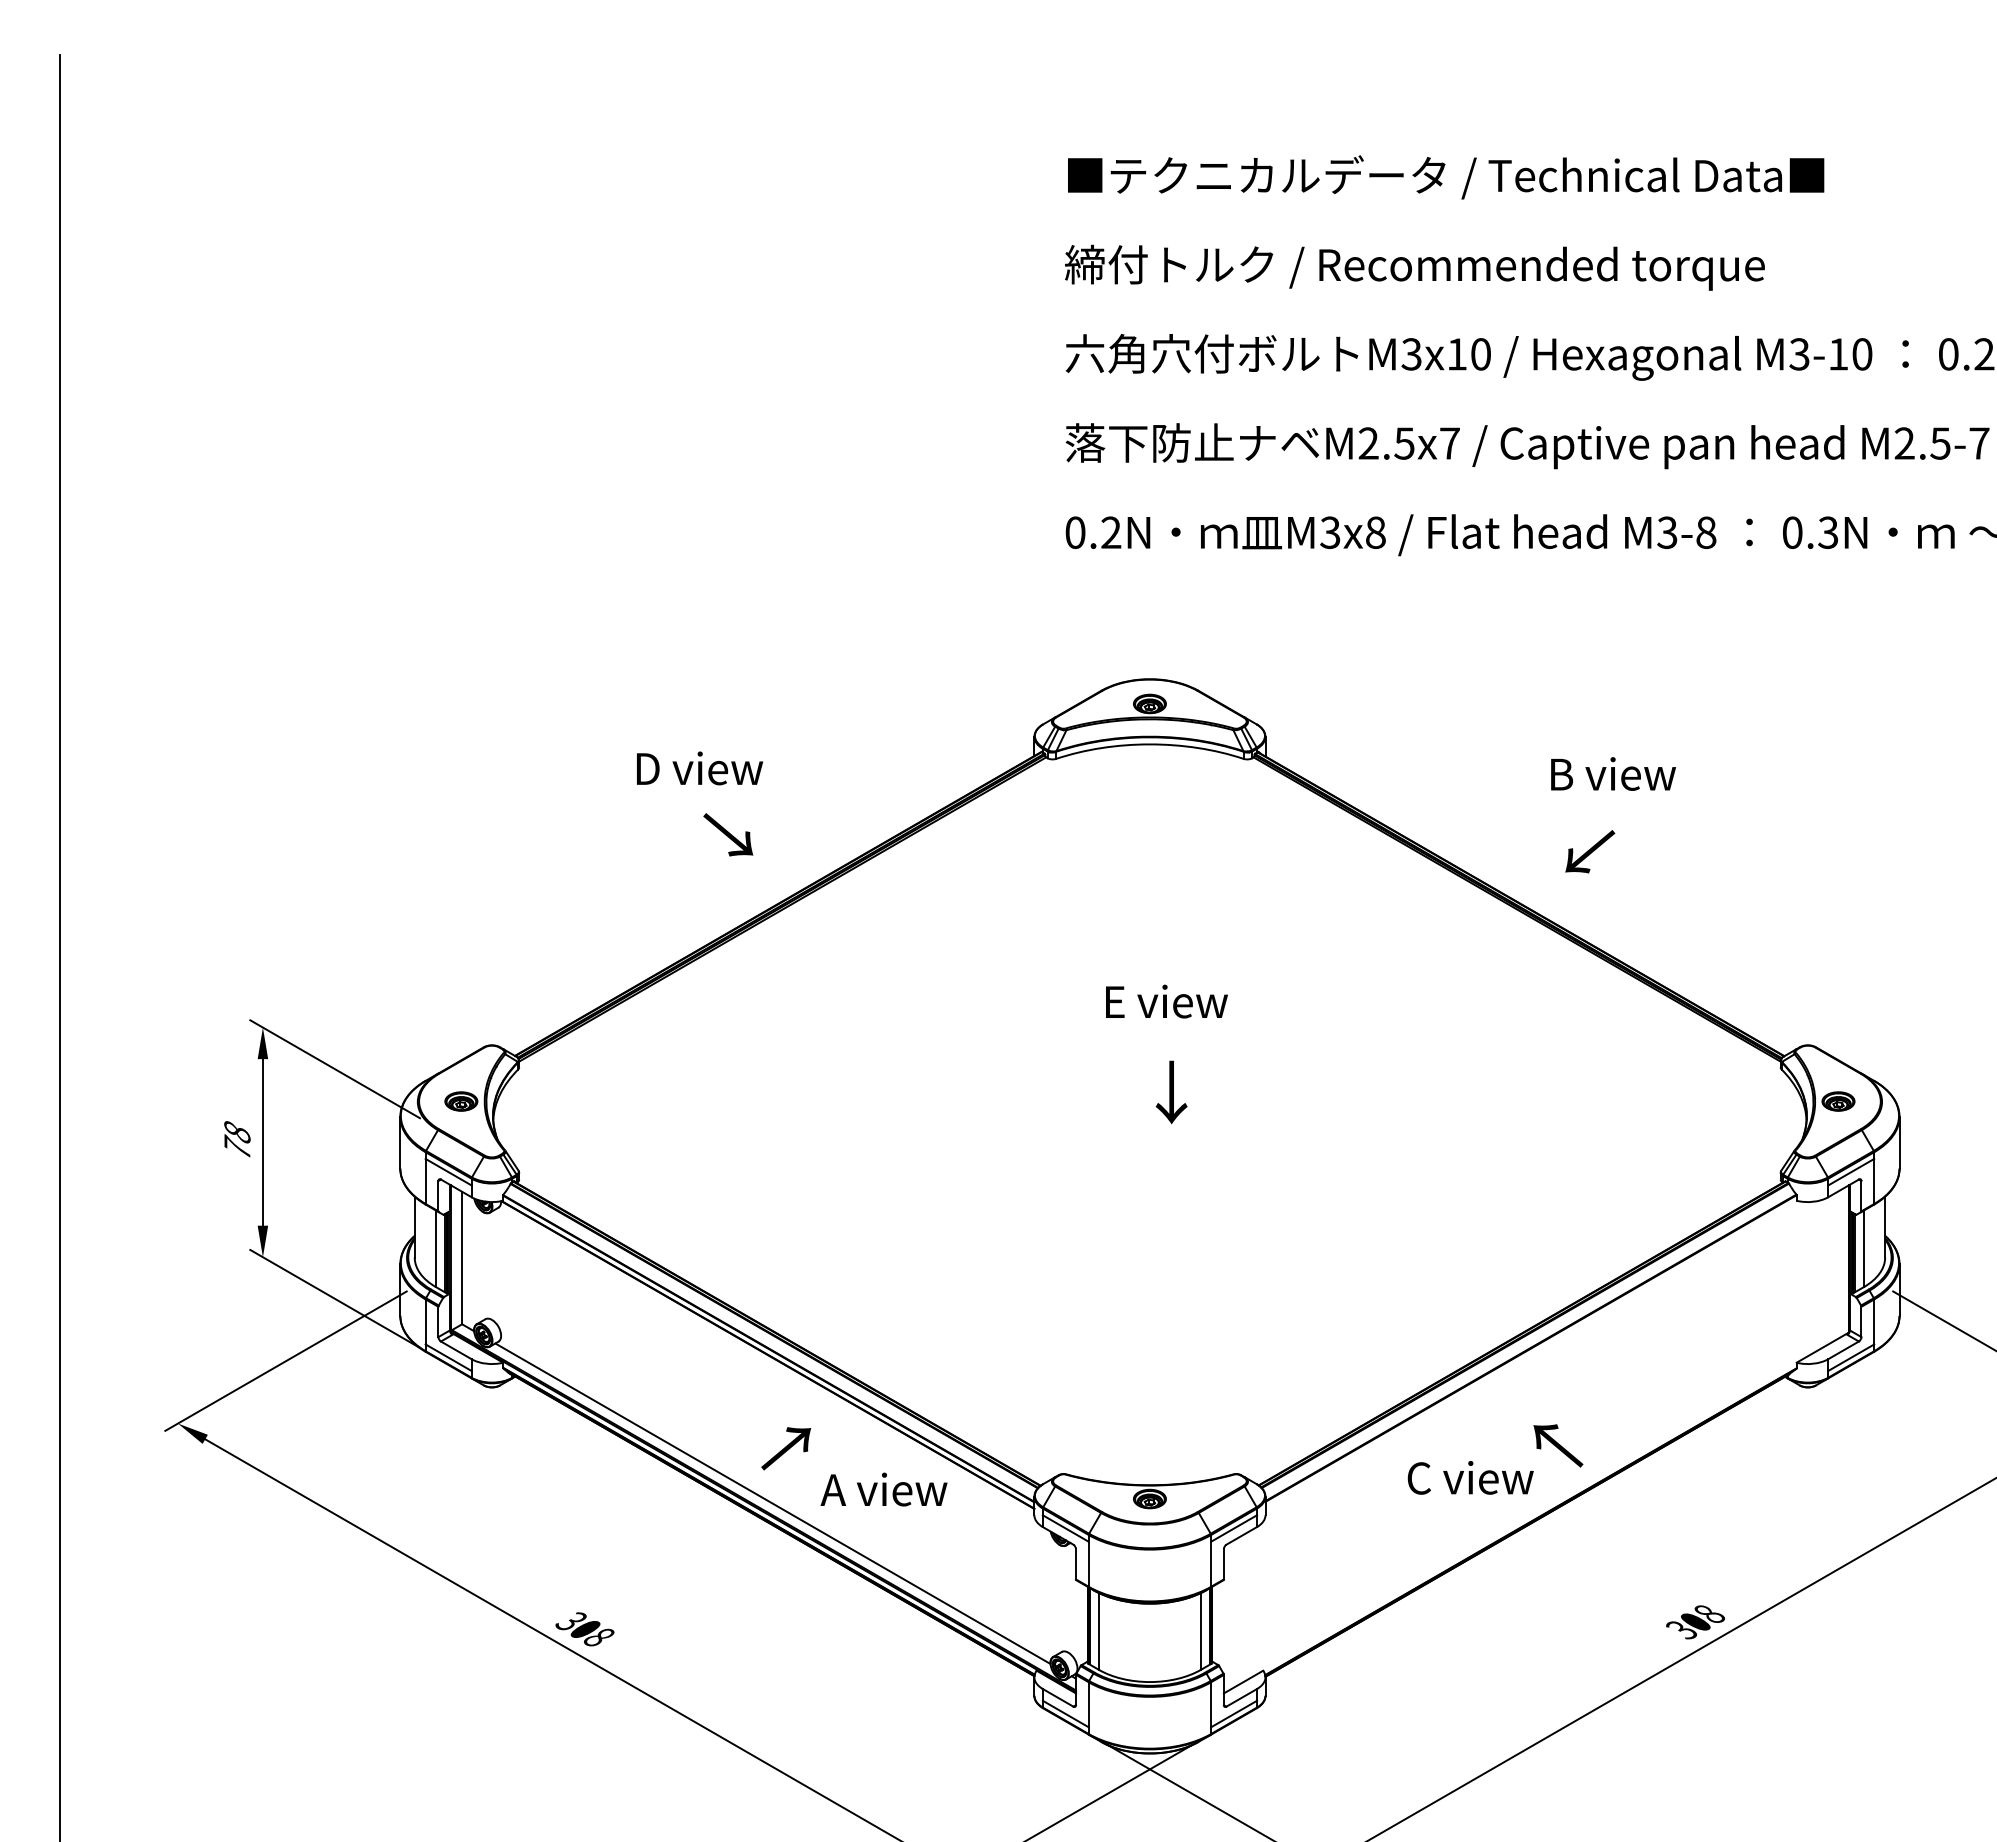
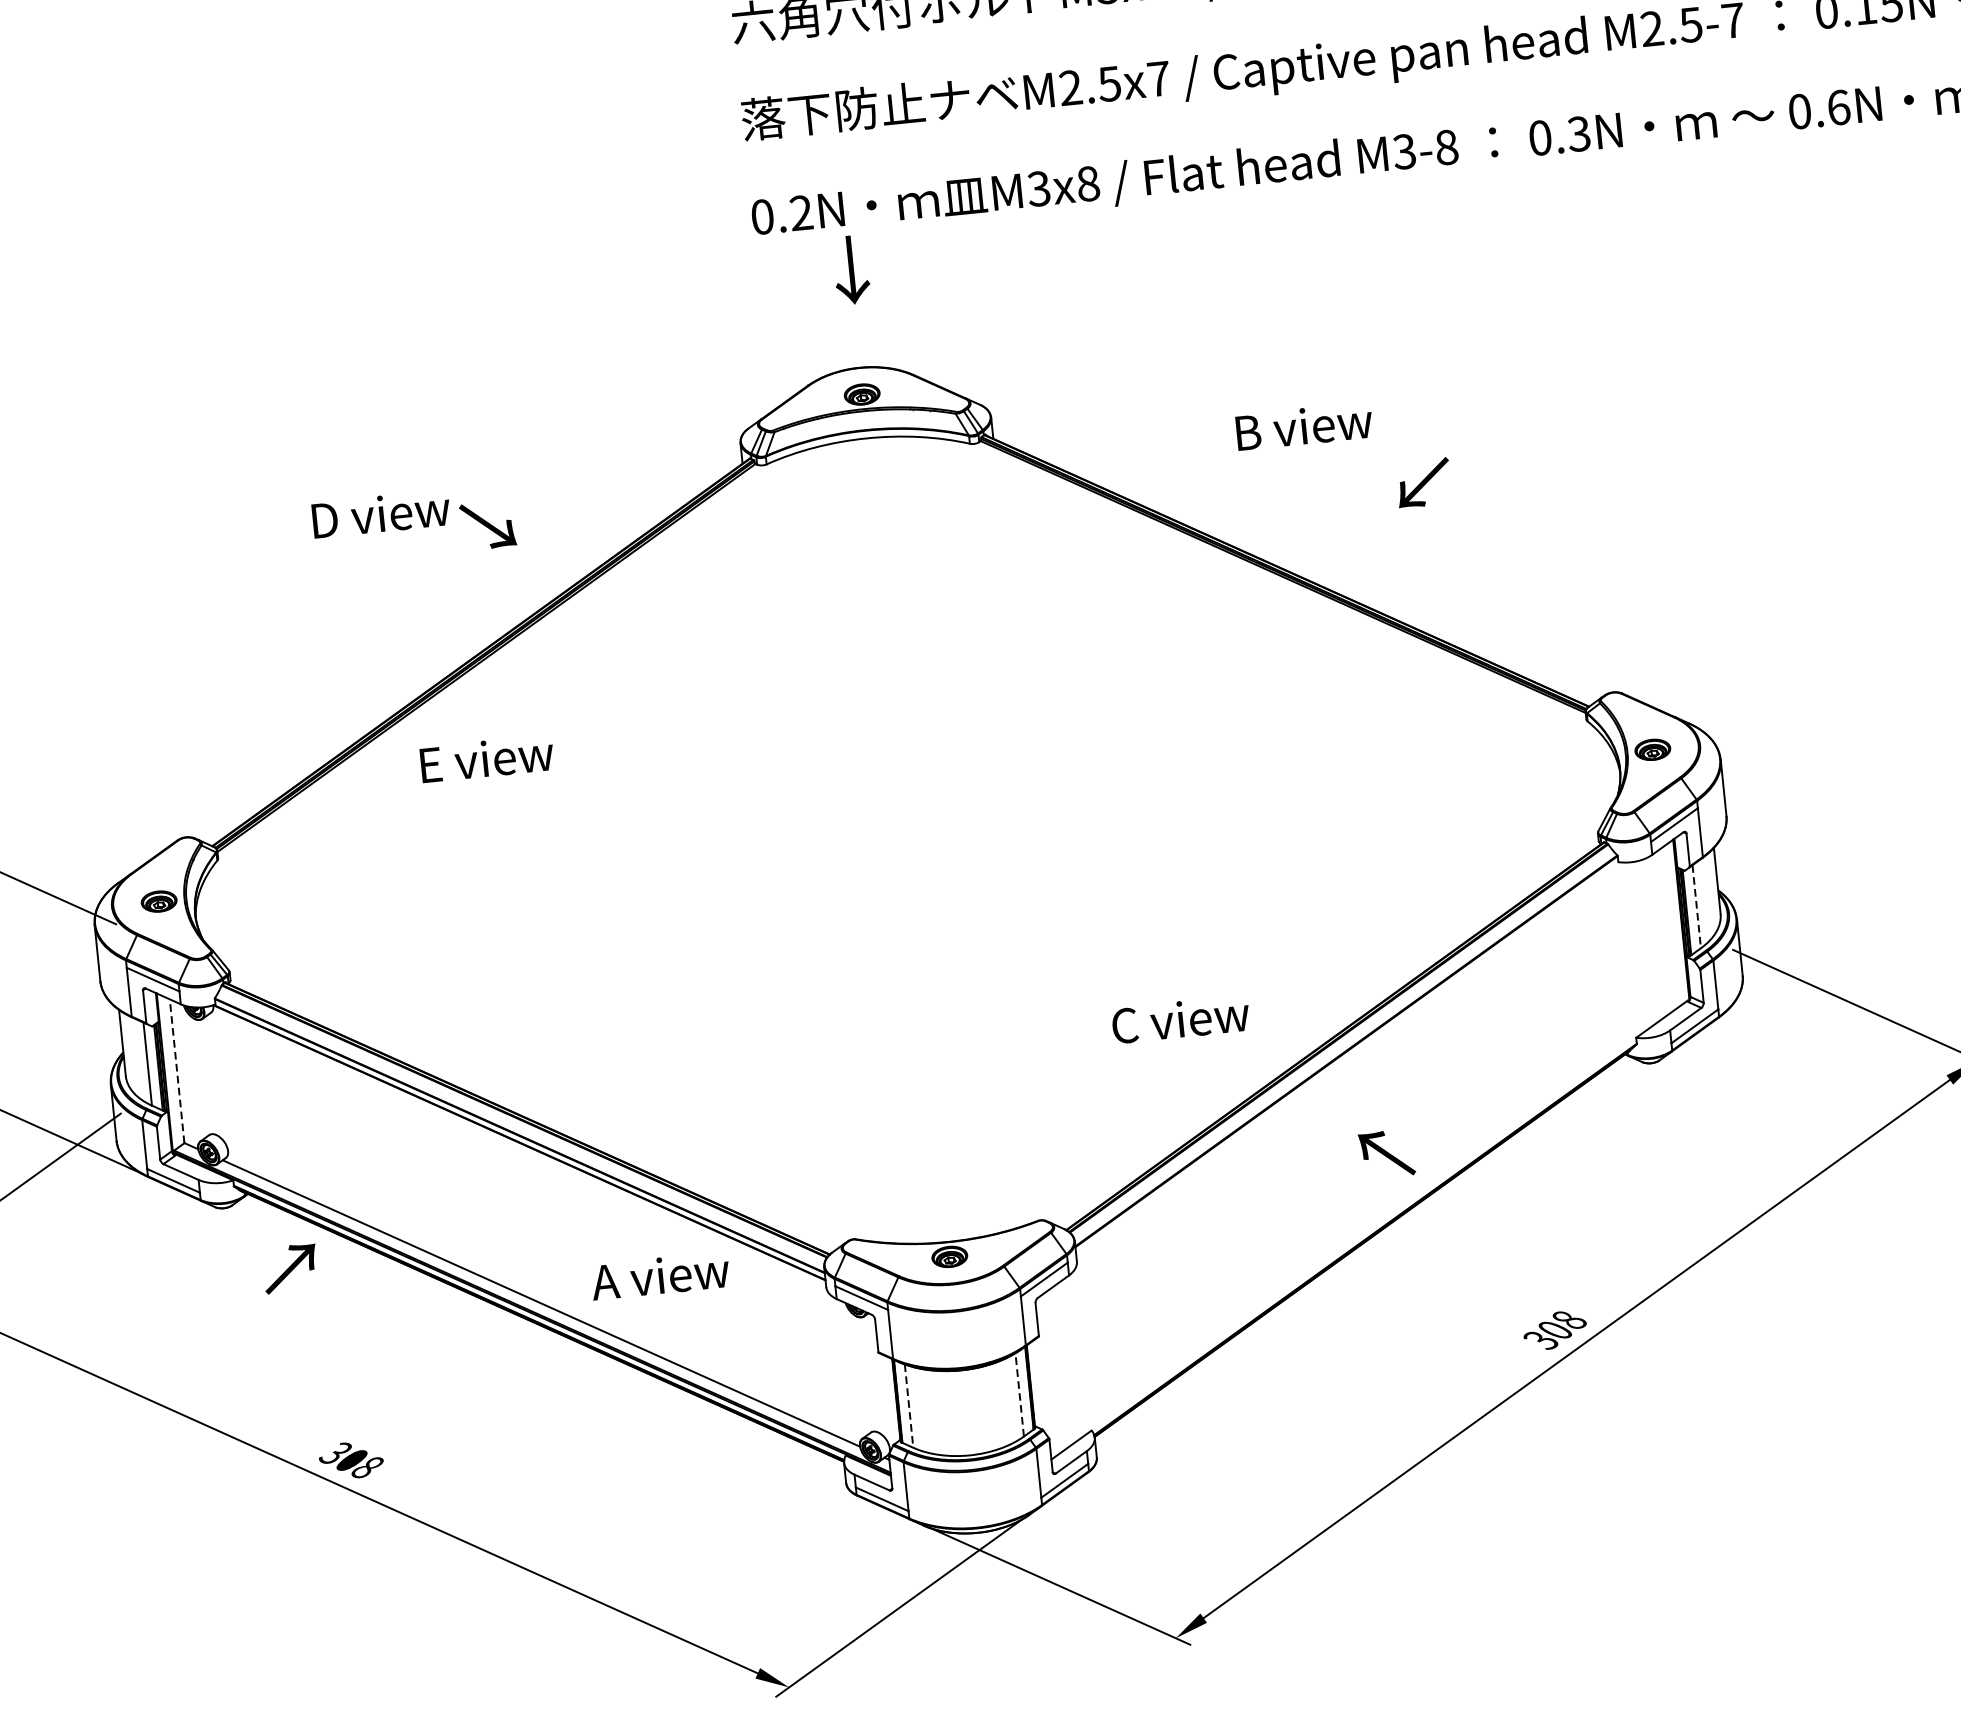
text: (1613, 773) -> (1304, 425), moved
text: (728, 834) -> (488, 525), moved
text: (1590, 851) -> (1424, 482), moved
text: (1166, 1001) -> (486, 758), moved
text: (1171, 1092) -> (851, 270), moved
line: (1864, 1249) -> (1697, 907), solid -> dashed
line: (462, 1257) -> (177, 1070), solid -> dashed
text: (786, 1448) -> (290, 1268), moved
text: (1470, 1477) -> (1180, 1019), moved
line: (1200, 1630) -> (1019, 1393), solid -> dashed
line: (1098, 1631) -> (908, 1406), solid -> dashed

